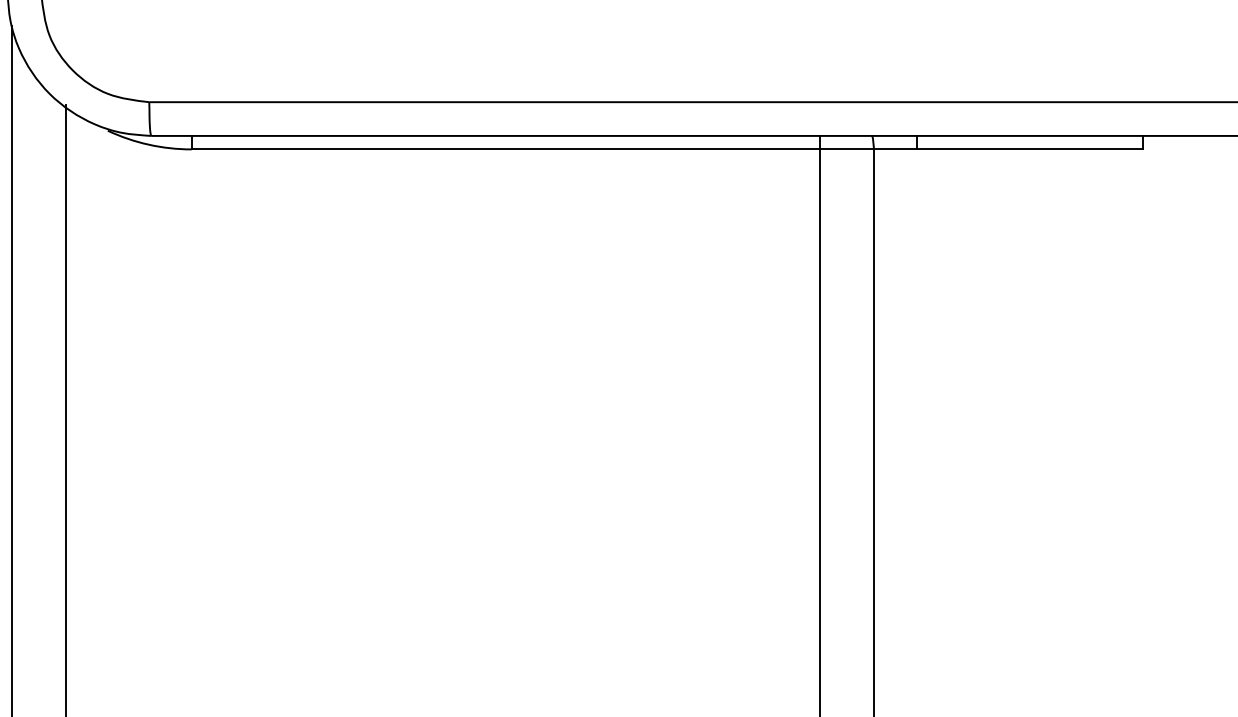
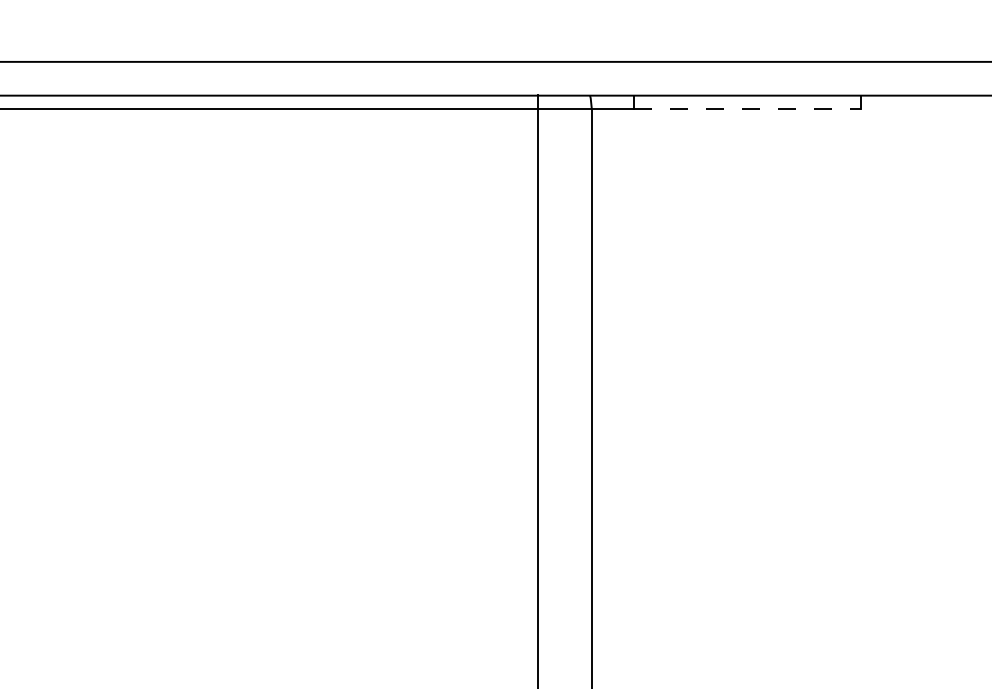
line: (1030, 149) -> (748, 109), solid -> dashed

